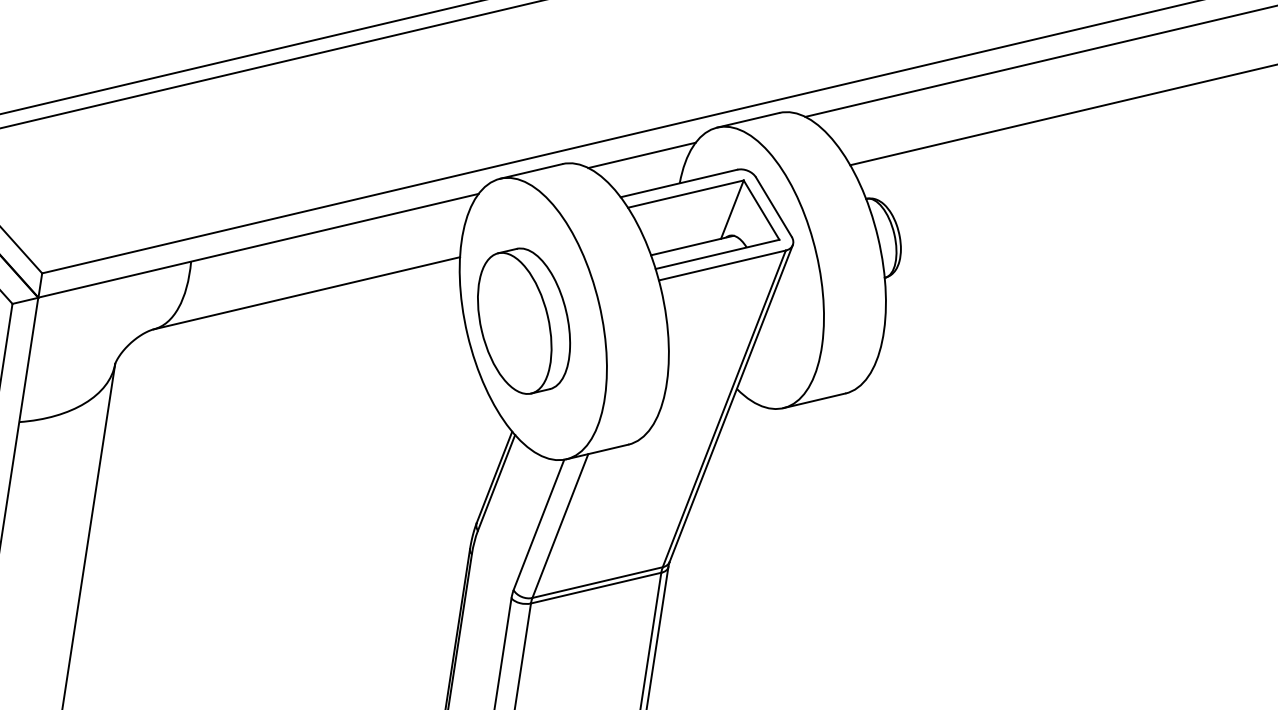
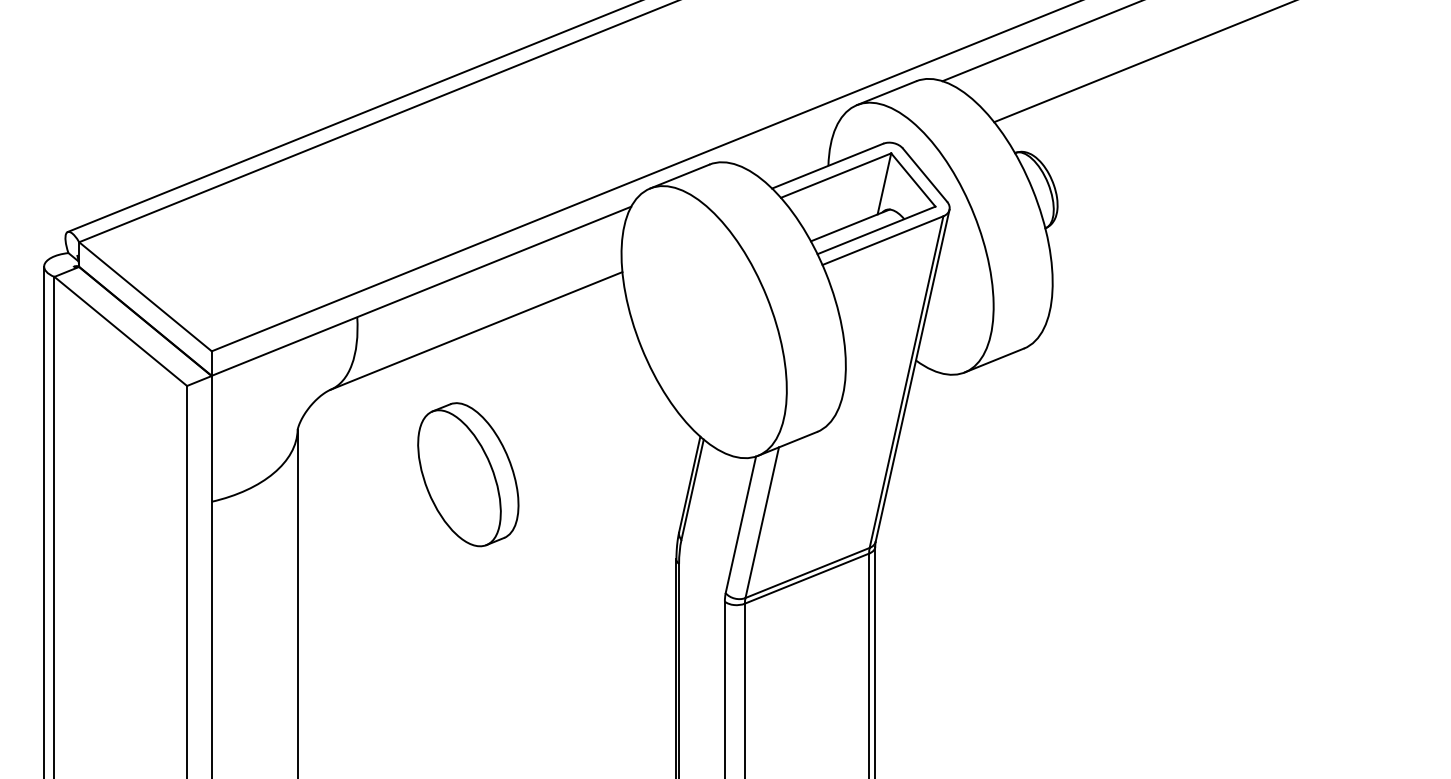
line: (641, 154) -> (786, 143), removed
part: (524, 321) -> (468, 474), moved

